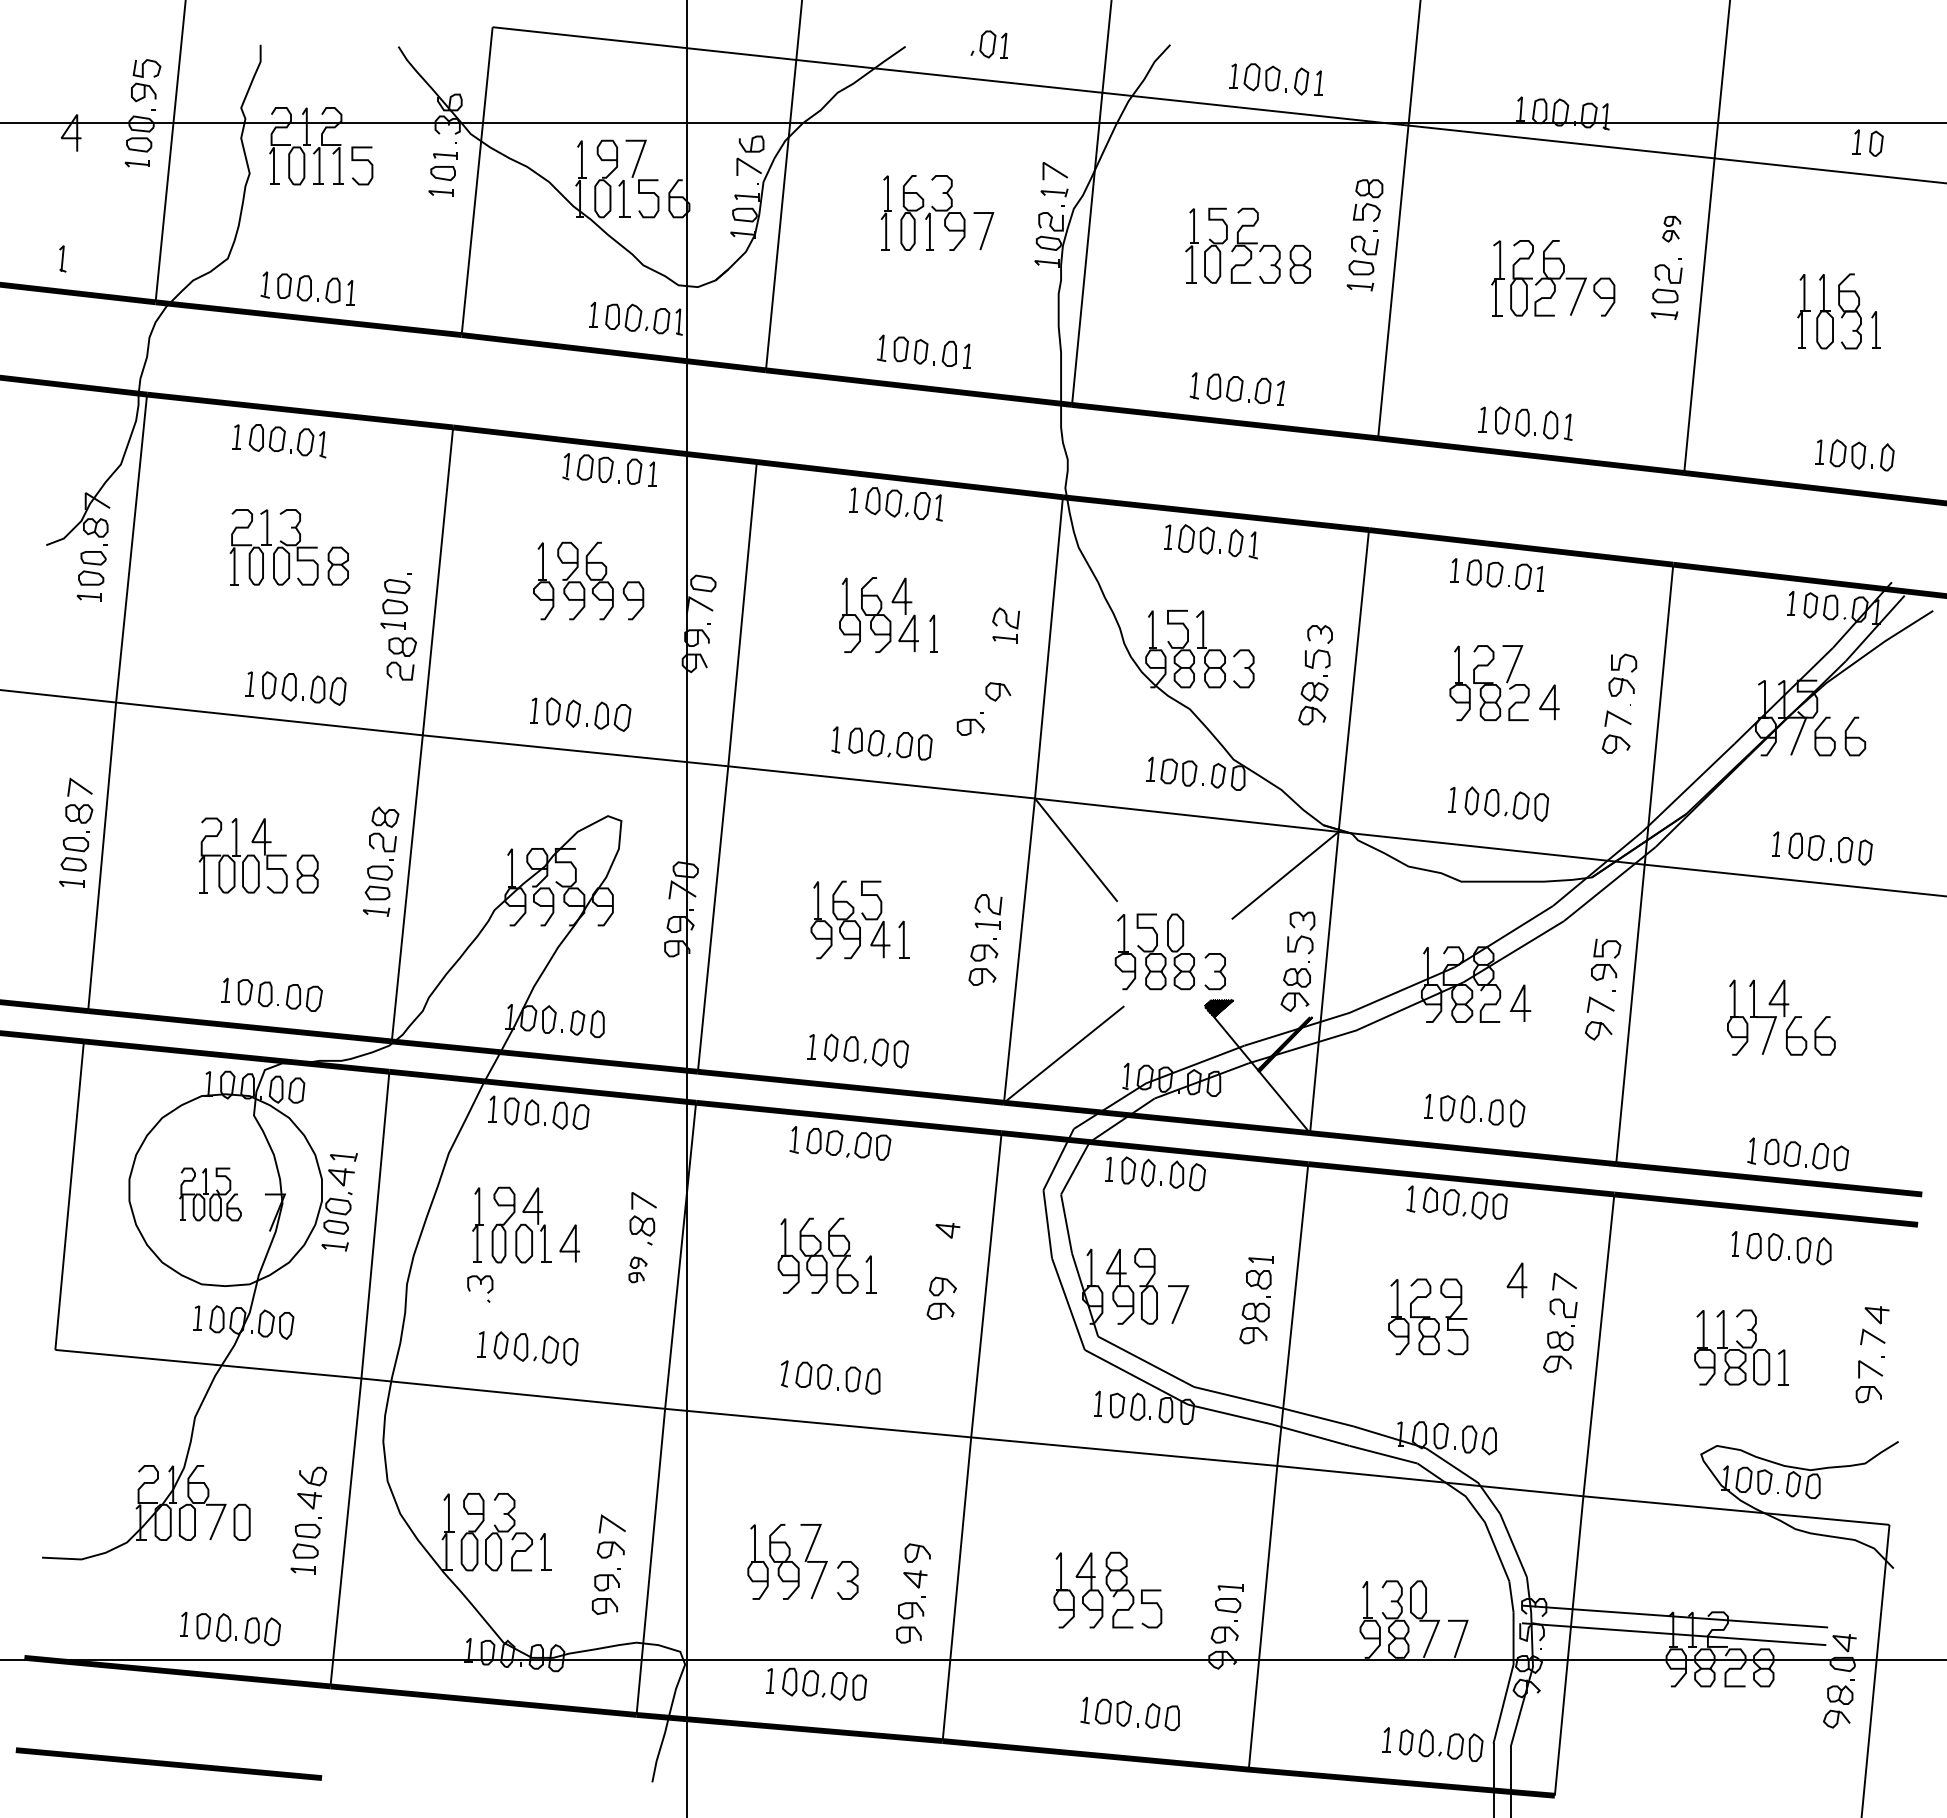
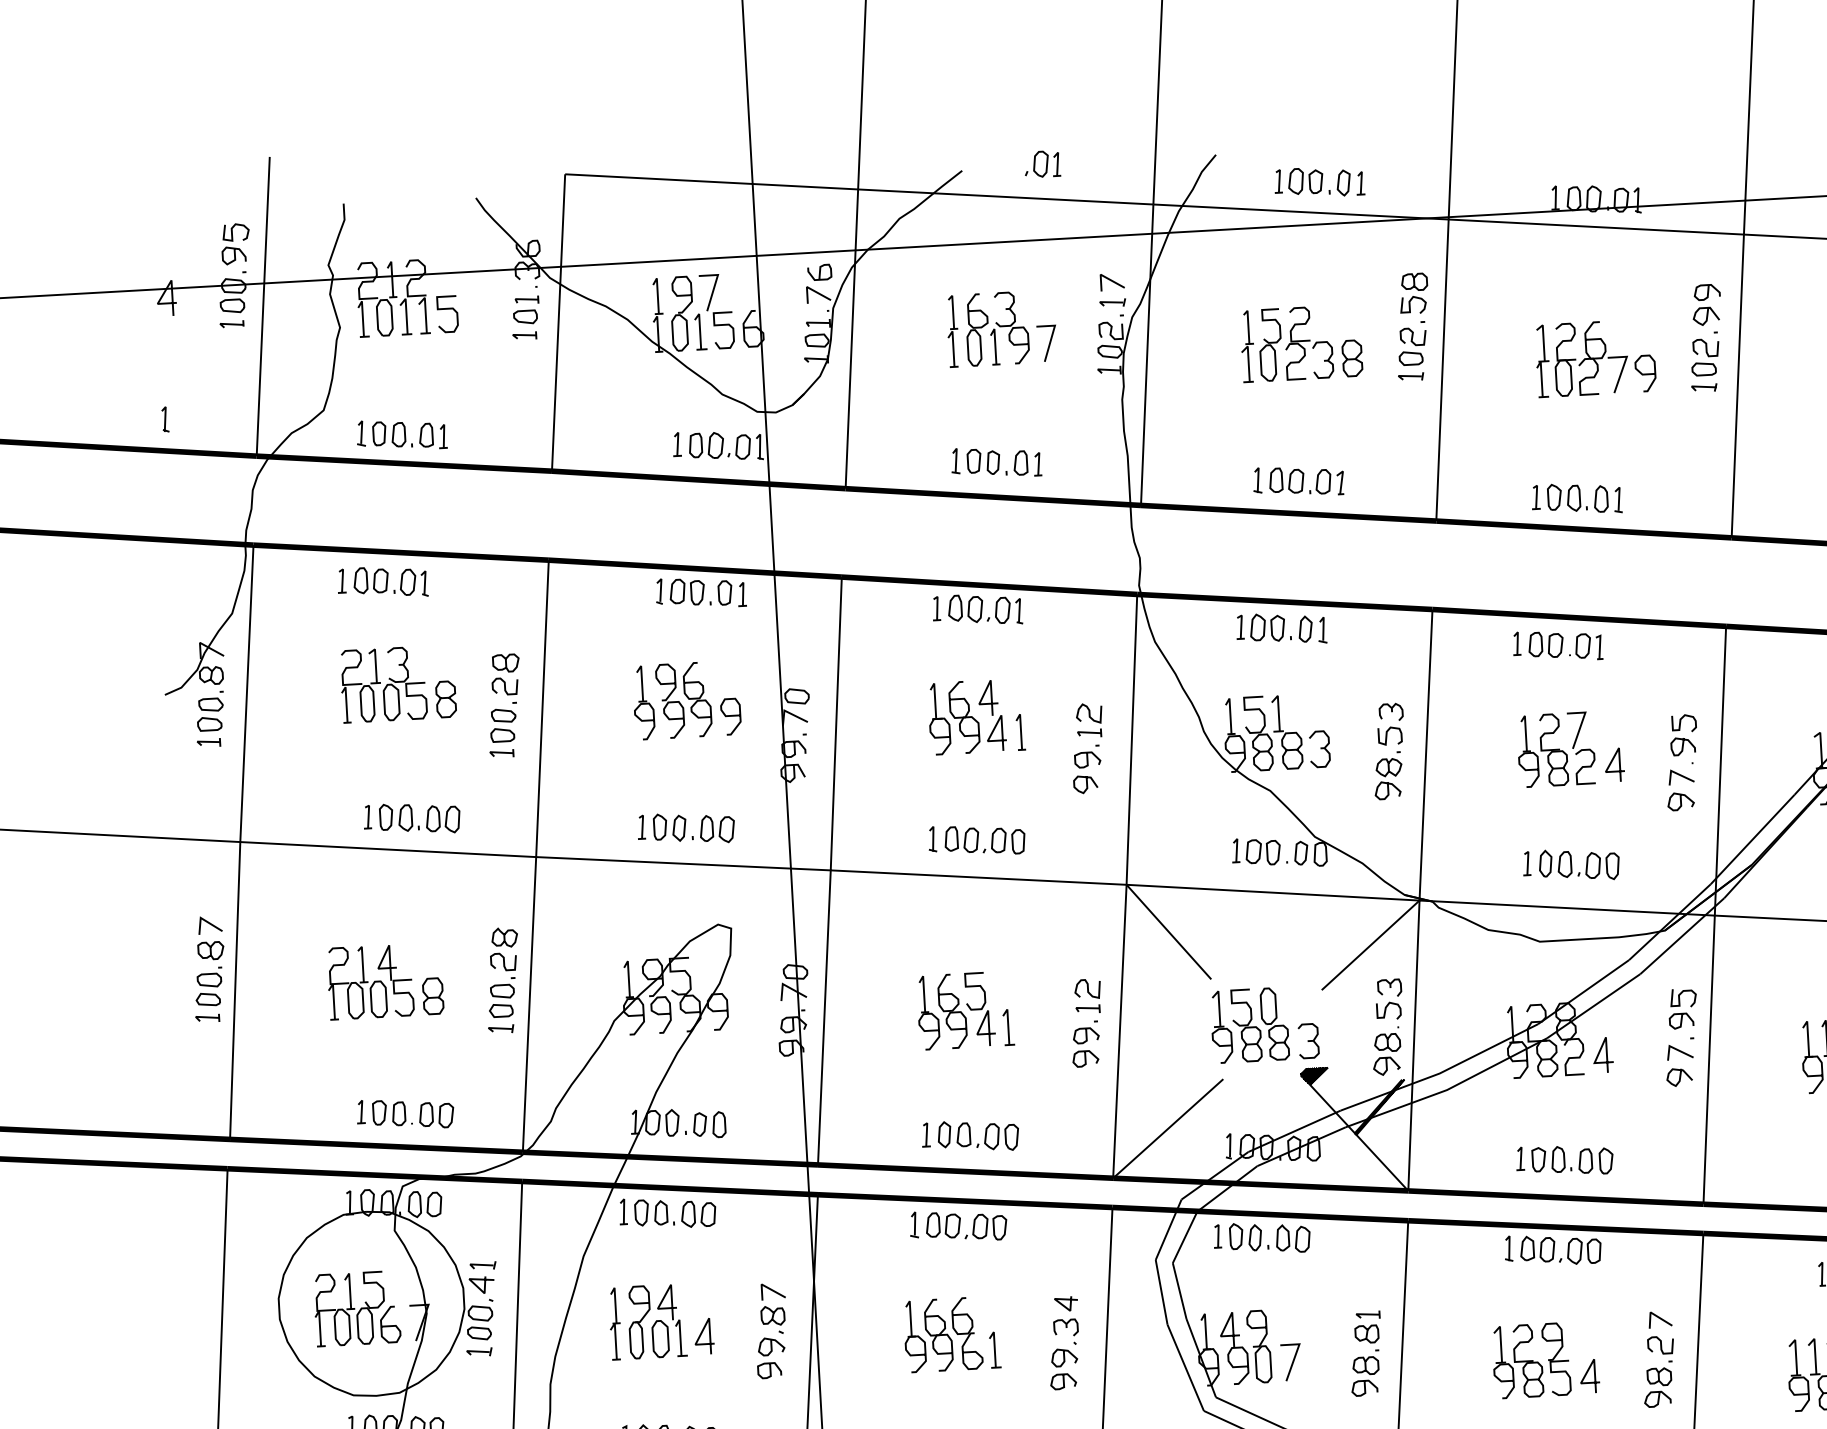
part: (1671, 228) -> (1706, 304), size x1.67
part: (401, 658) -> (505, 674), moved
part: (970, 723) -> (1087, 756), moved
part: (210, 1194) -> (357, 1308), size x1.43
part: (637, 1269) -> (770, 1357), size x1.67
line: (1513, 1279) -> (1586, 1375), moved
part: (480, 1288) -> (1066, 1331), moved

